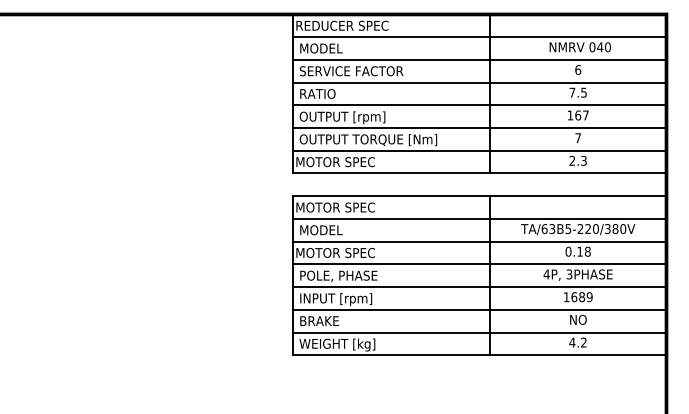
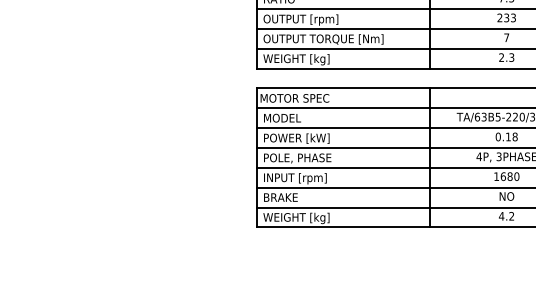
text: (577, 115) -> (506, 17), 167 -> 233
text: (335, 162) -> (294, 59), MOTOR SPEC -> WEIGHT [kg]
text: (335, 253) -> (294, 138), MOTOR SPEC -> POWER [kW]
text: (589, 297) -> (516, 176), 1689 -> 1680

